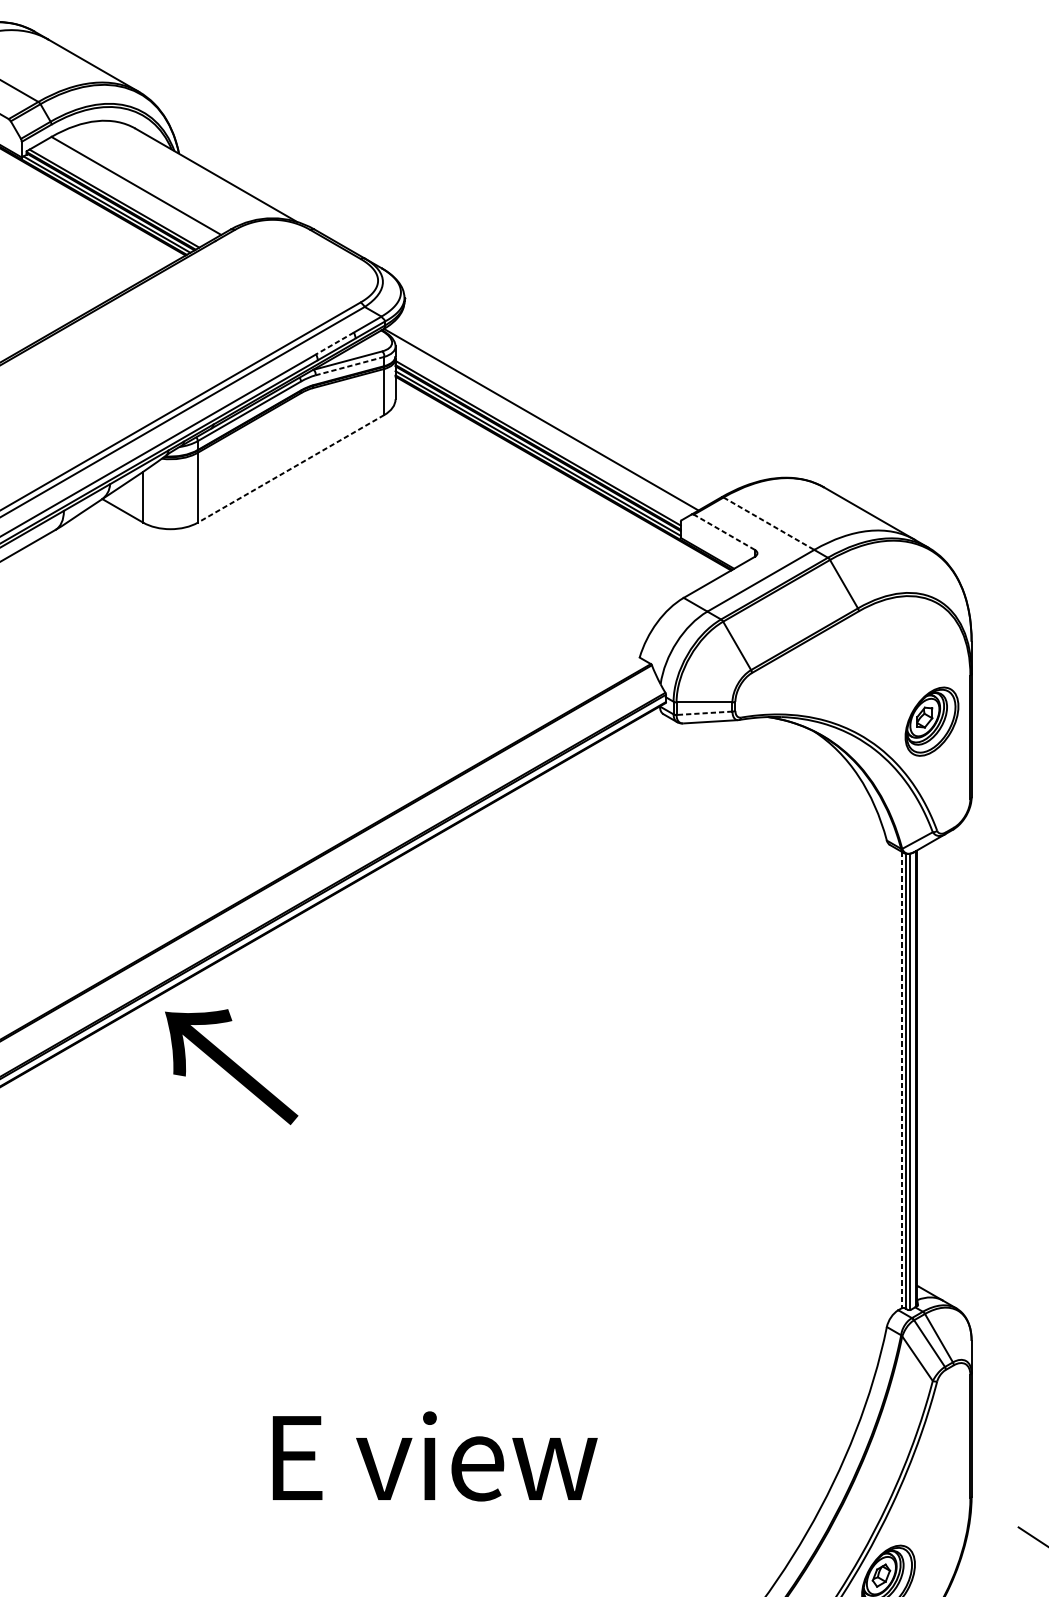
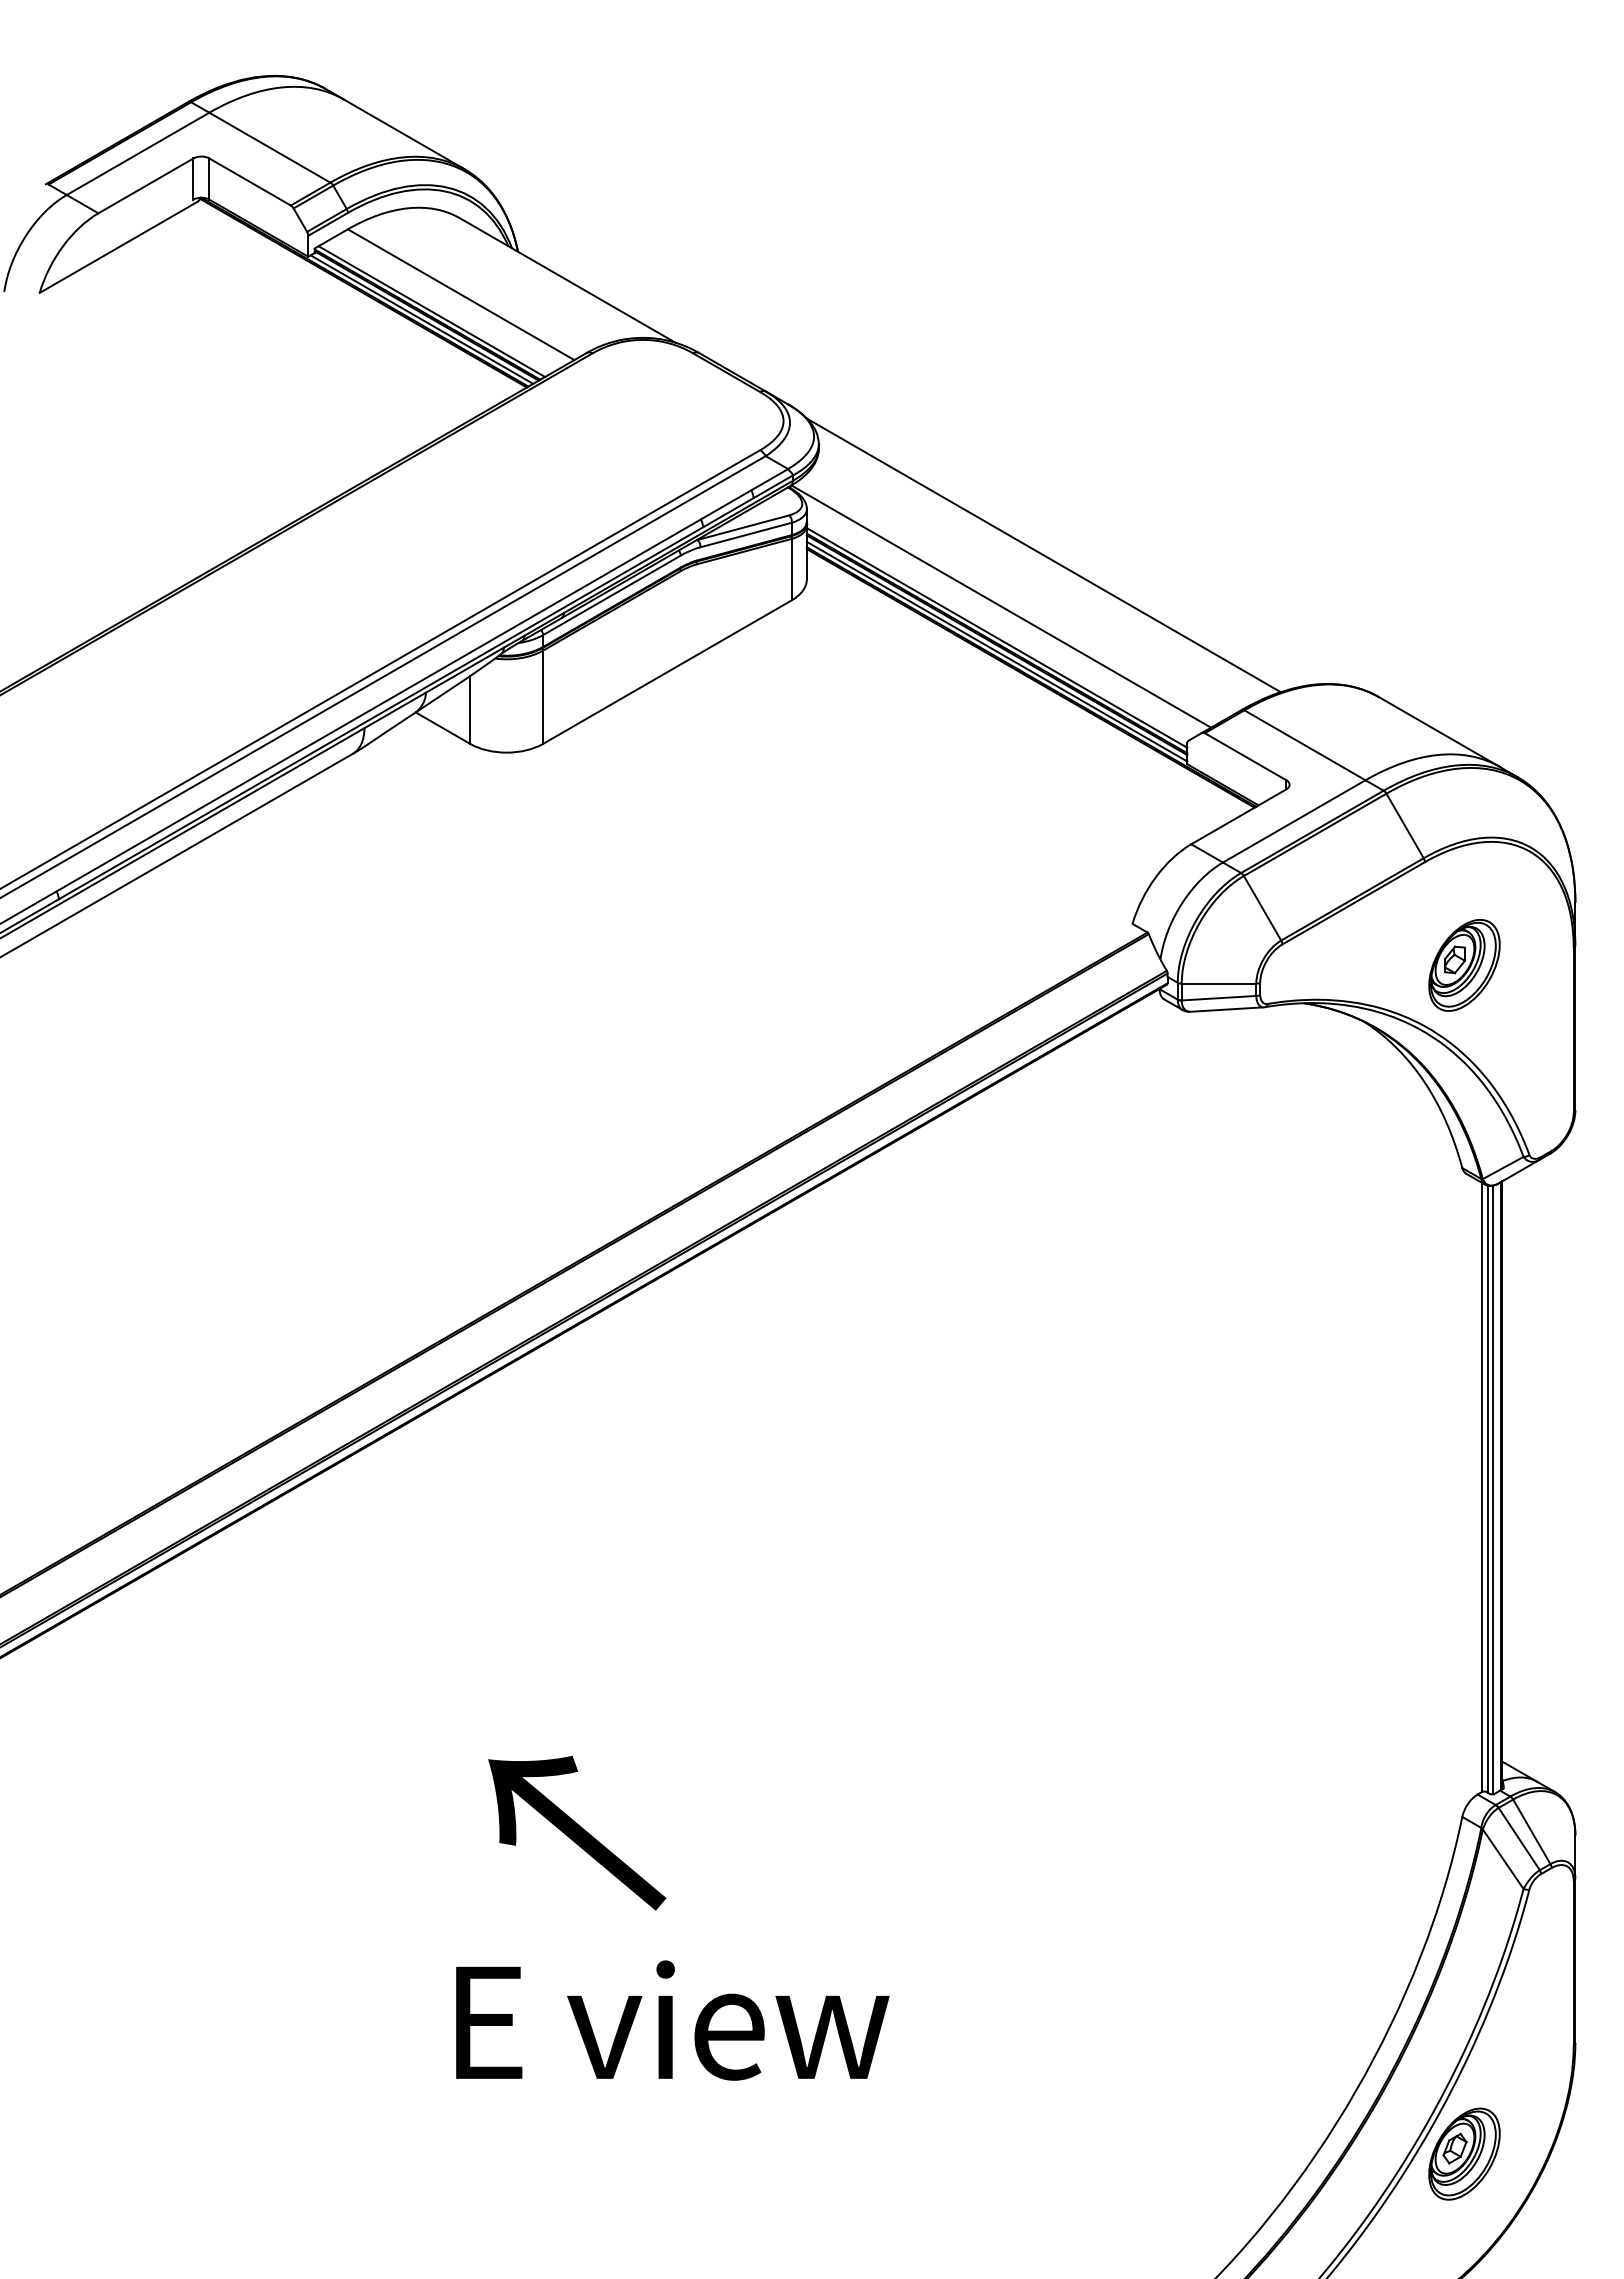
line: (334, 343) -> (725, 505), dashed -> solid
line: (349, 366) -> (745, 535), dashed -> solid
line: (572, 381) -> (1043, 555), added
line: (291, 469) -> (667, 672), dashed -> solid
line: (768, 523) -> (1304, 745), dashed -> solid
line: (724, 532) -> (1245, 756), dashed -> solid
line: (704, 713) -> (1218, 998), dashed -> solid
part: (932, 721) -> (1464, 965), moved
text: (231, 1066) -> (577, 1832), moved
line: (901, 1080) -> (1481, 1487), dashed -> solid
text: (435, 1456) -> (672, 2020), moved

